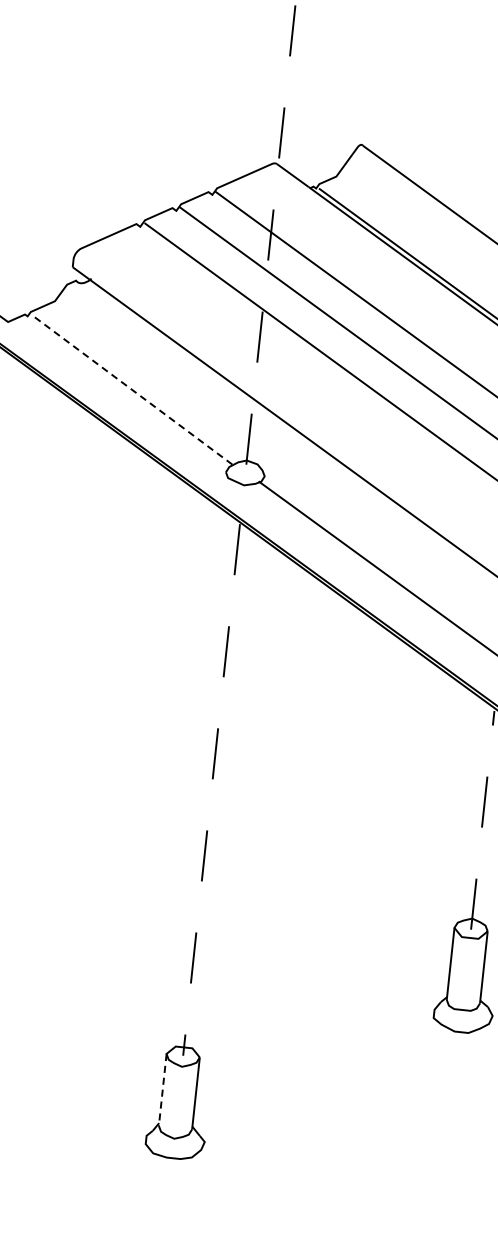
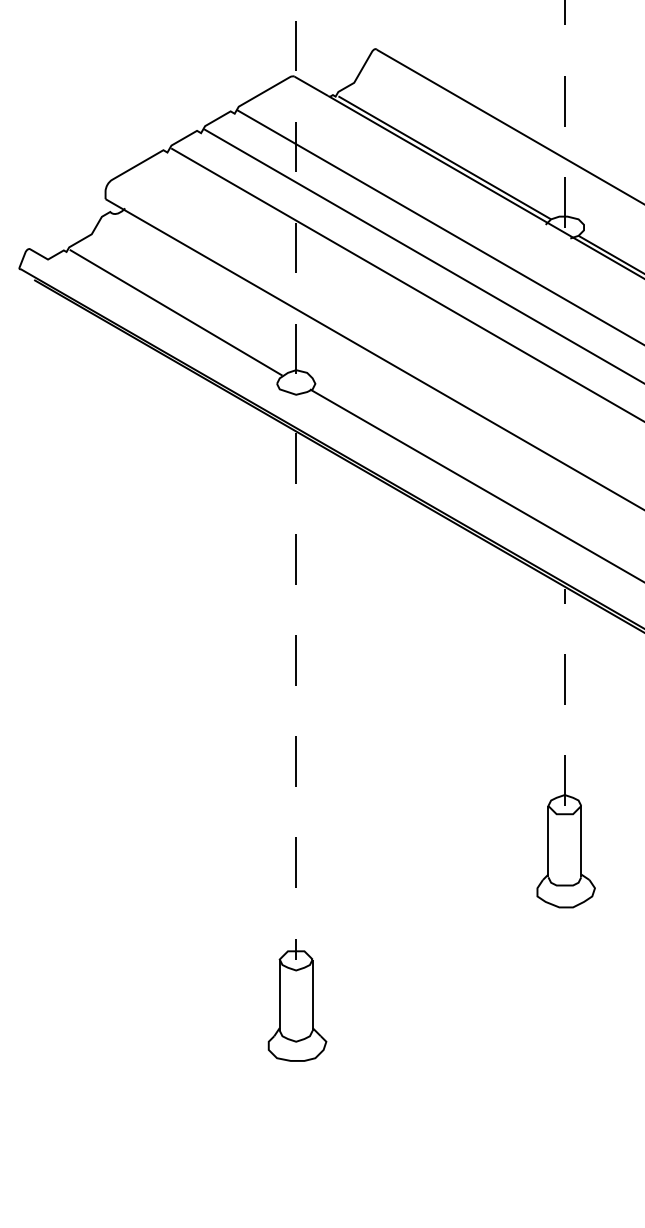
line: (132, 389) -> (176, 312), dashed -> solid
line: (162, 1090) -> (279, 995), dashed -> solid

